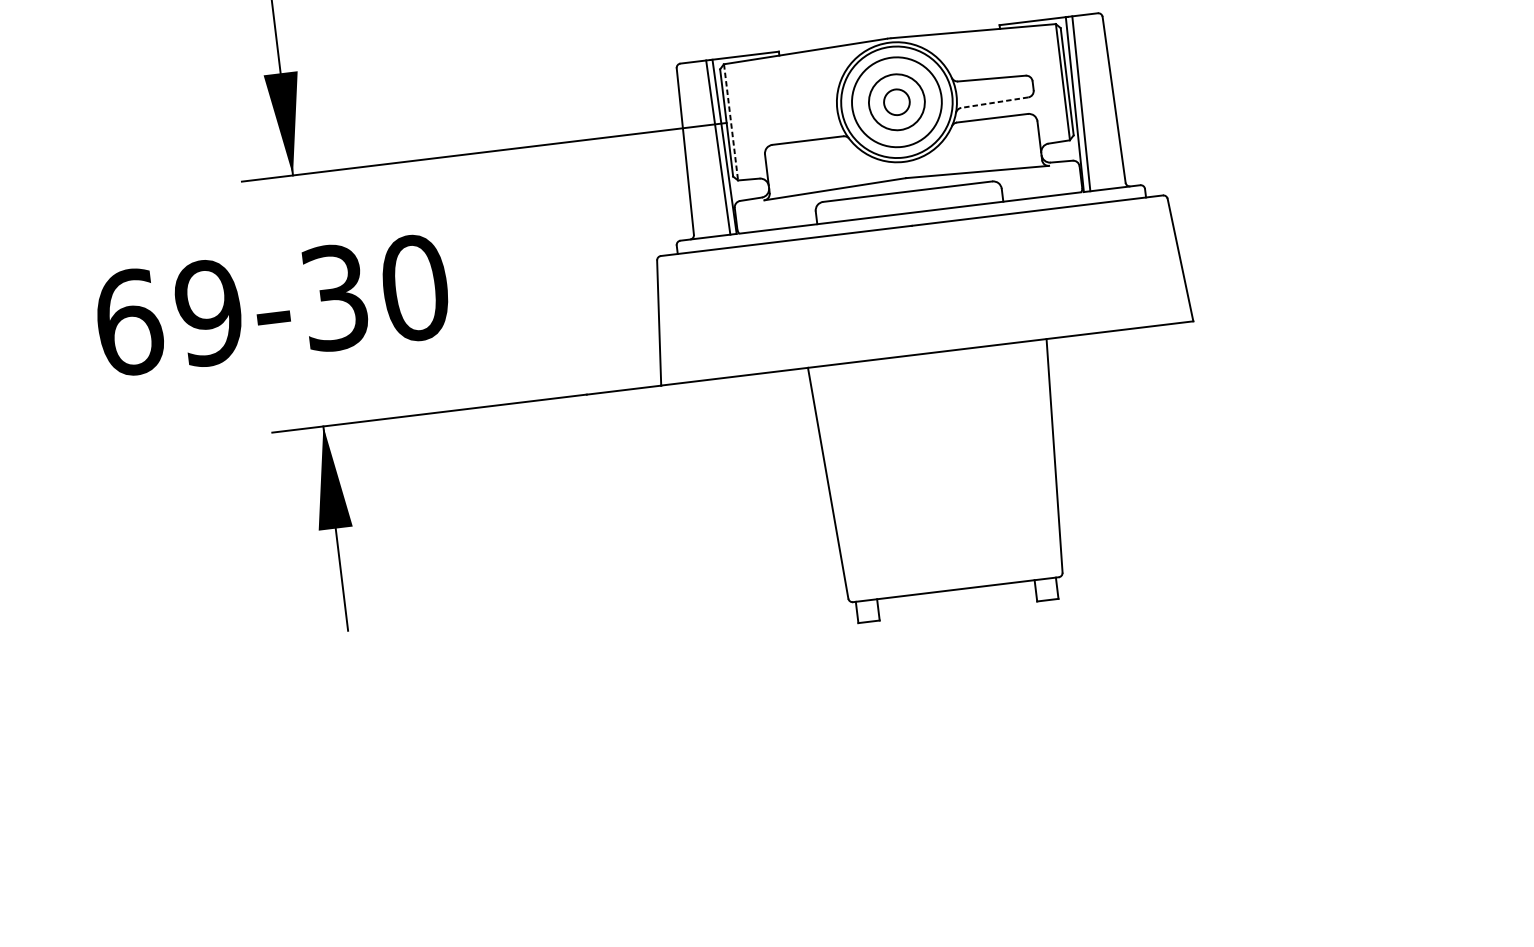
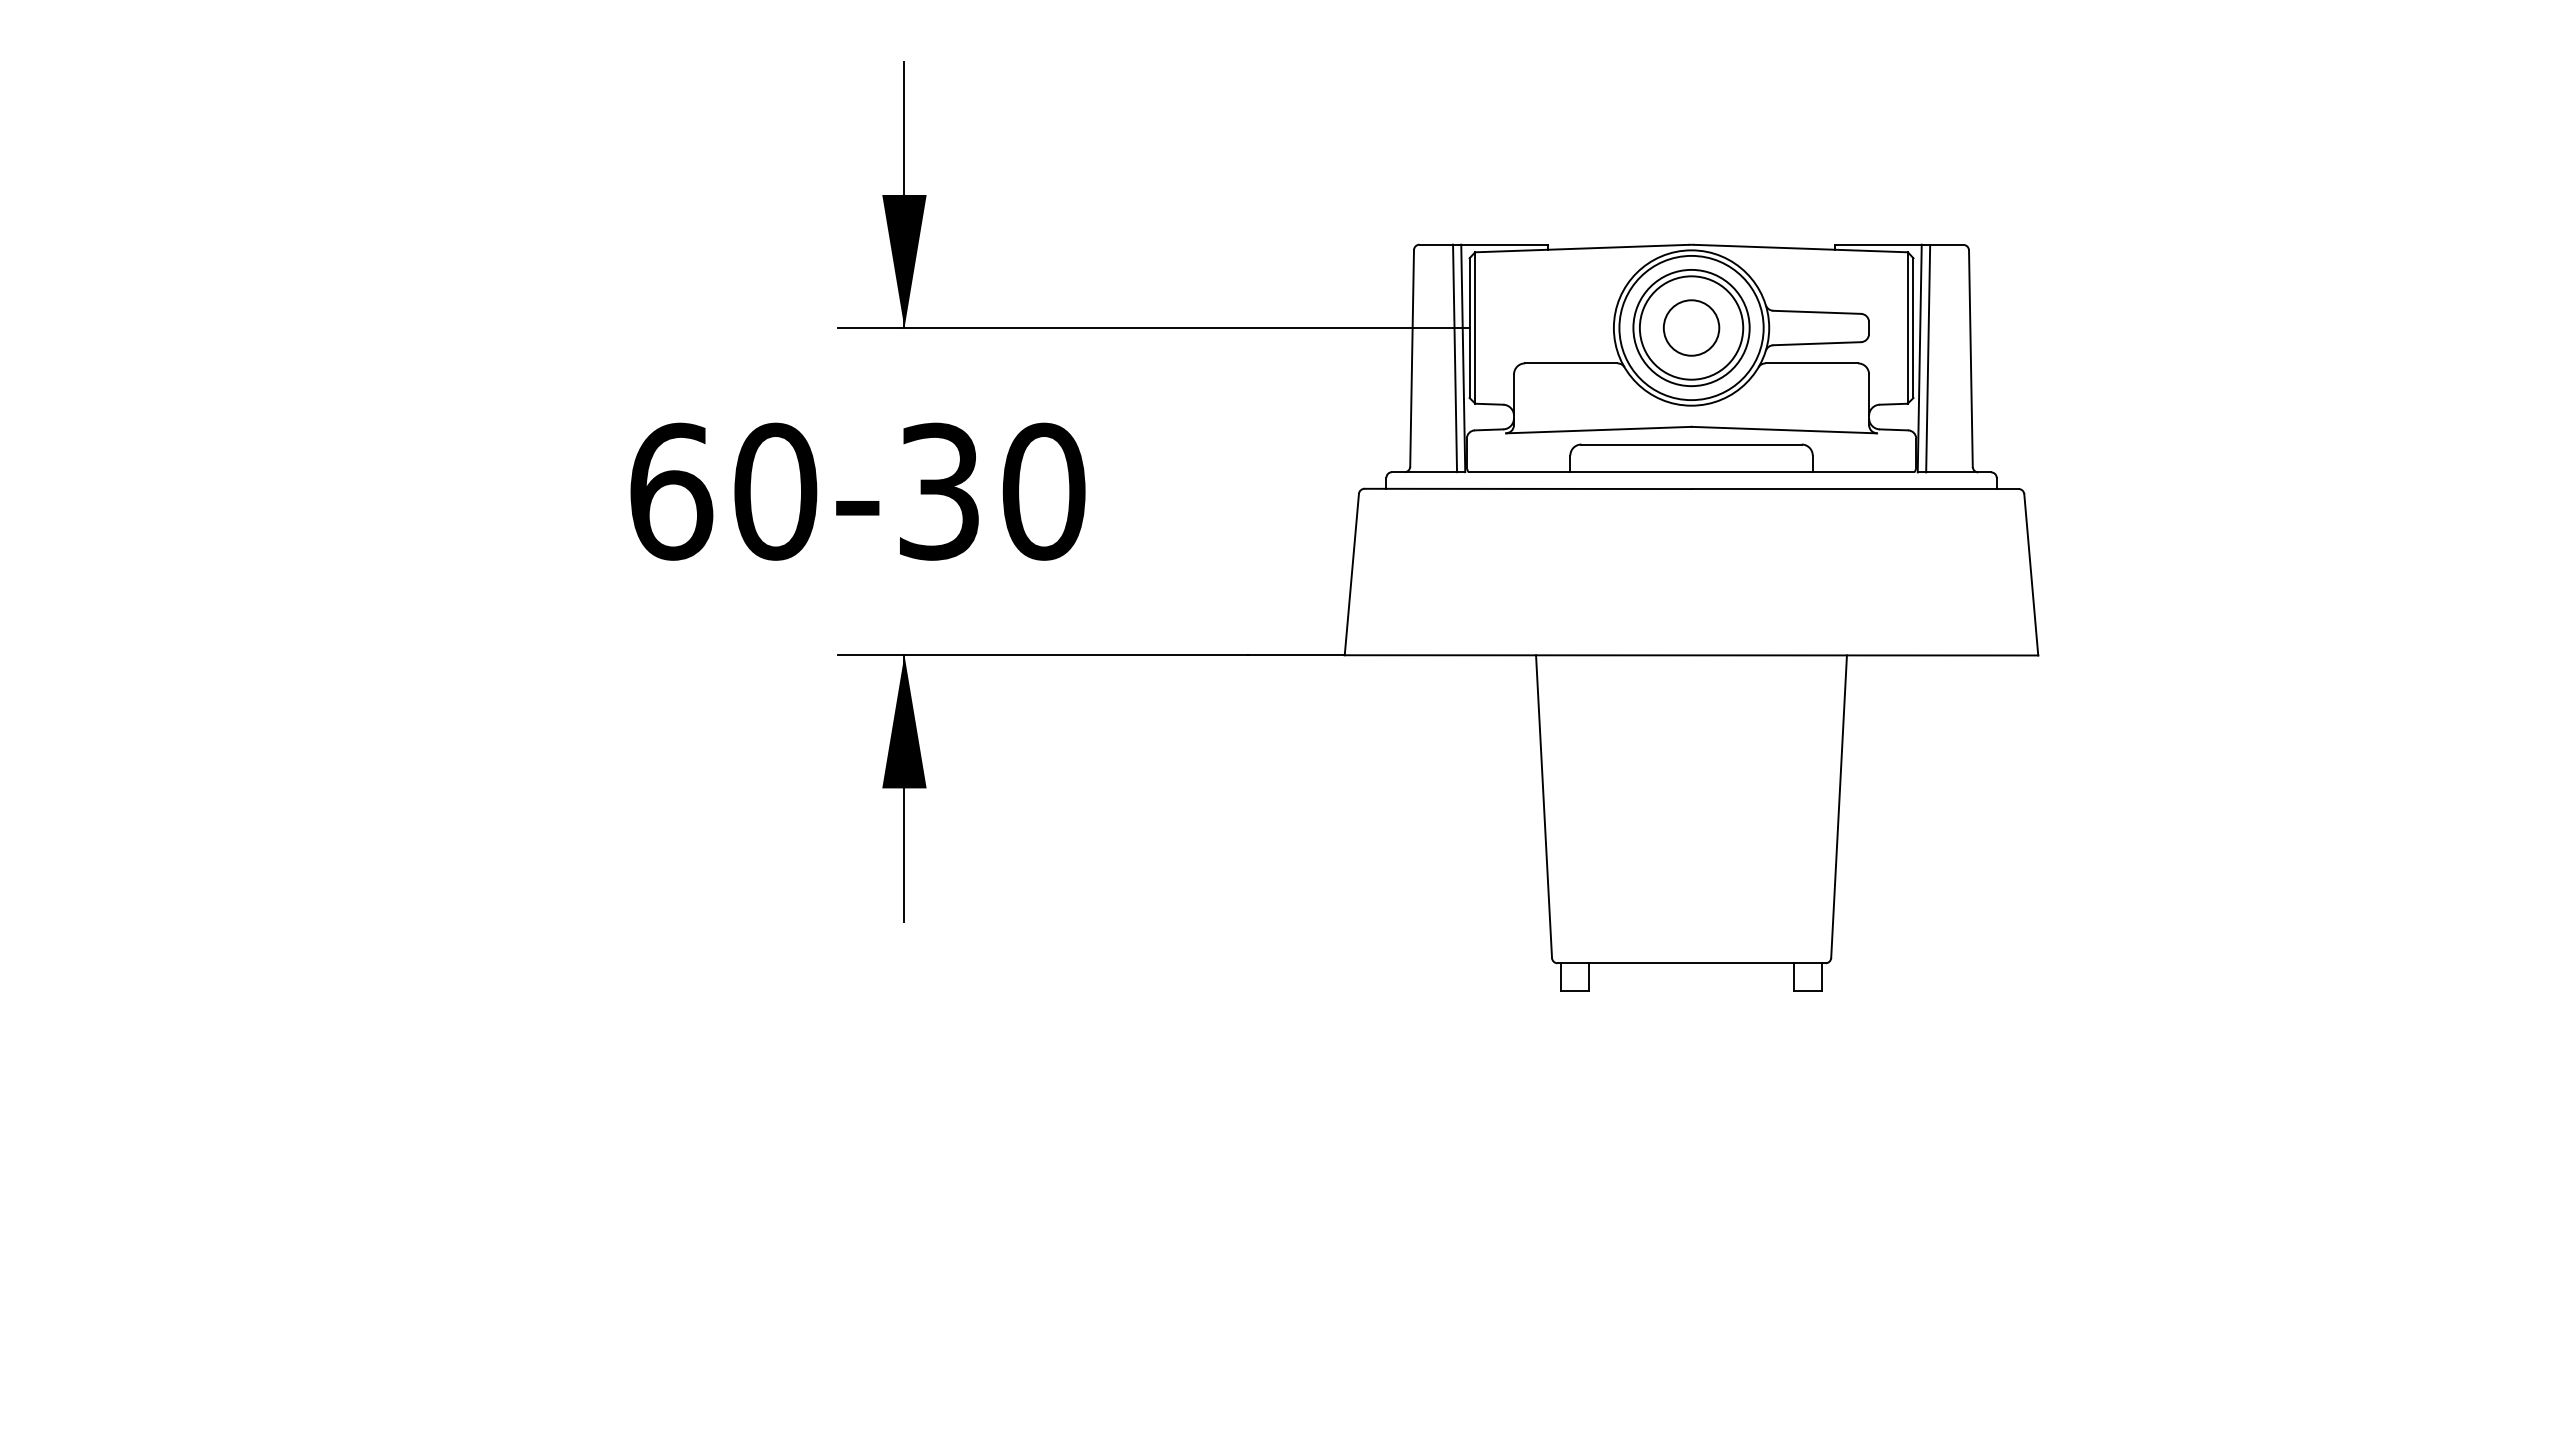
circle: (896, 101) -> (1691, 327), size x1.43
circle: (896, 101) -> (1691, 327), size x1.67
line: (995, 102) -> (1817, 343), dashed -> solid
line: (731, 122) -> (1475, 328), dashed -> solid
text: (209, 312) -> (775, 491), 69-30 -> 60-30

